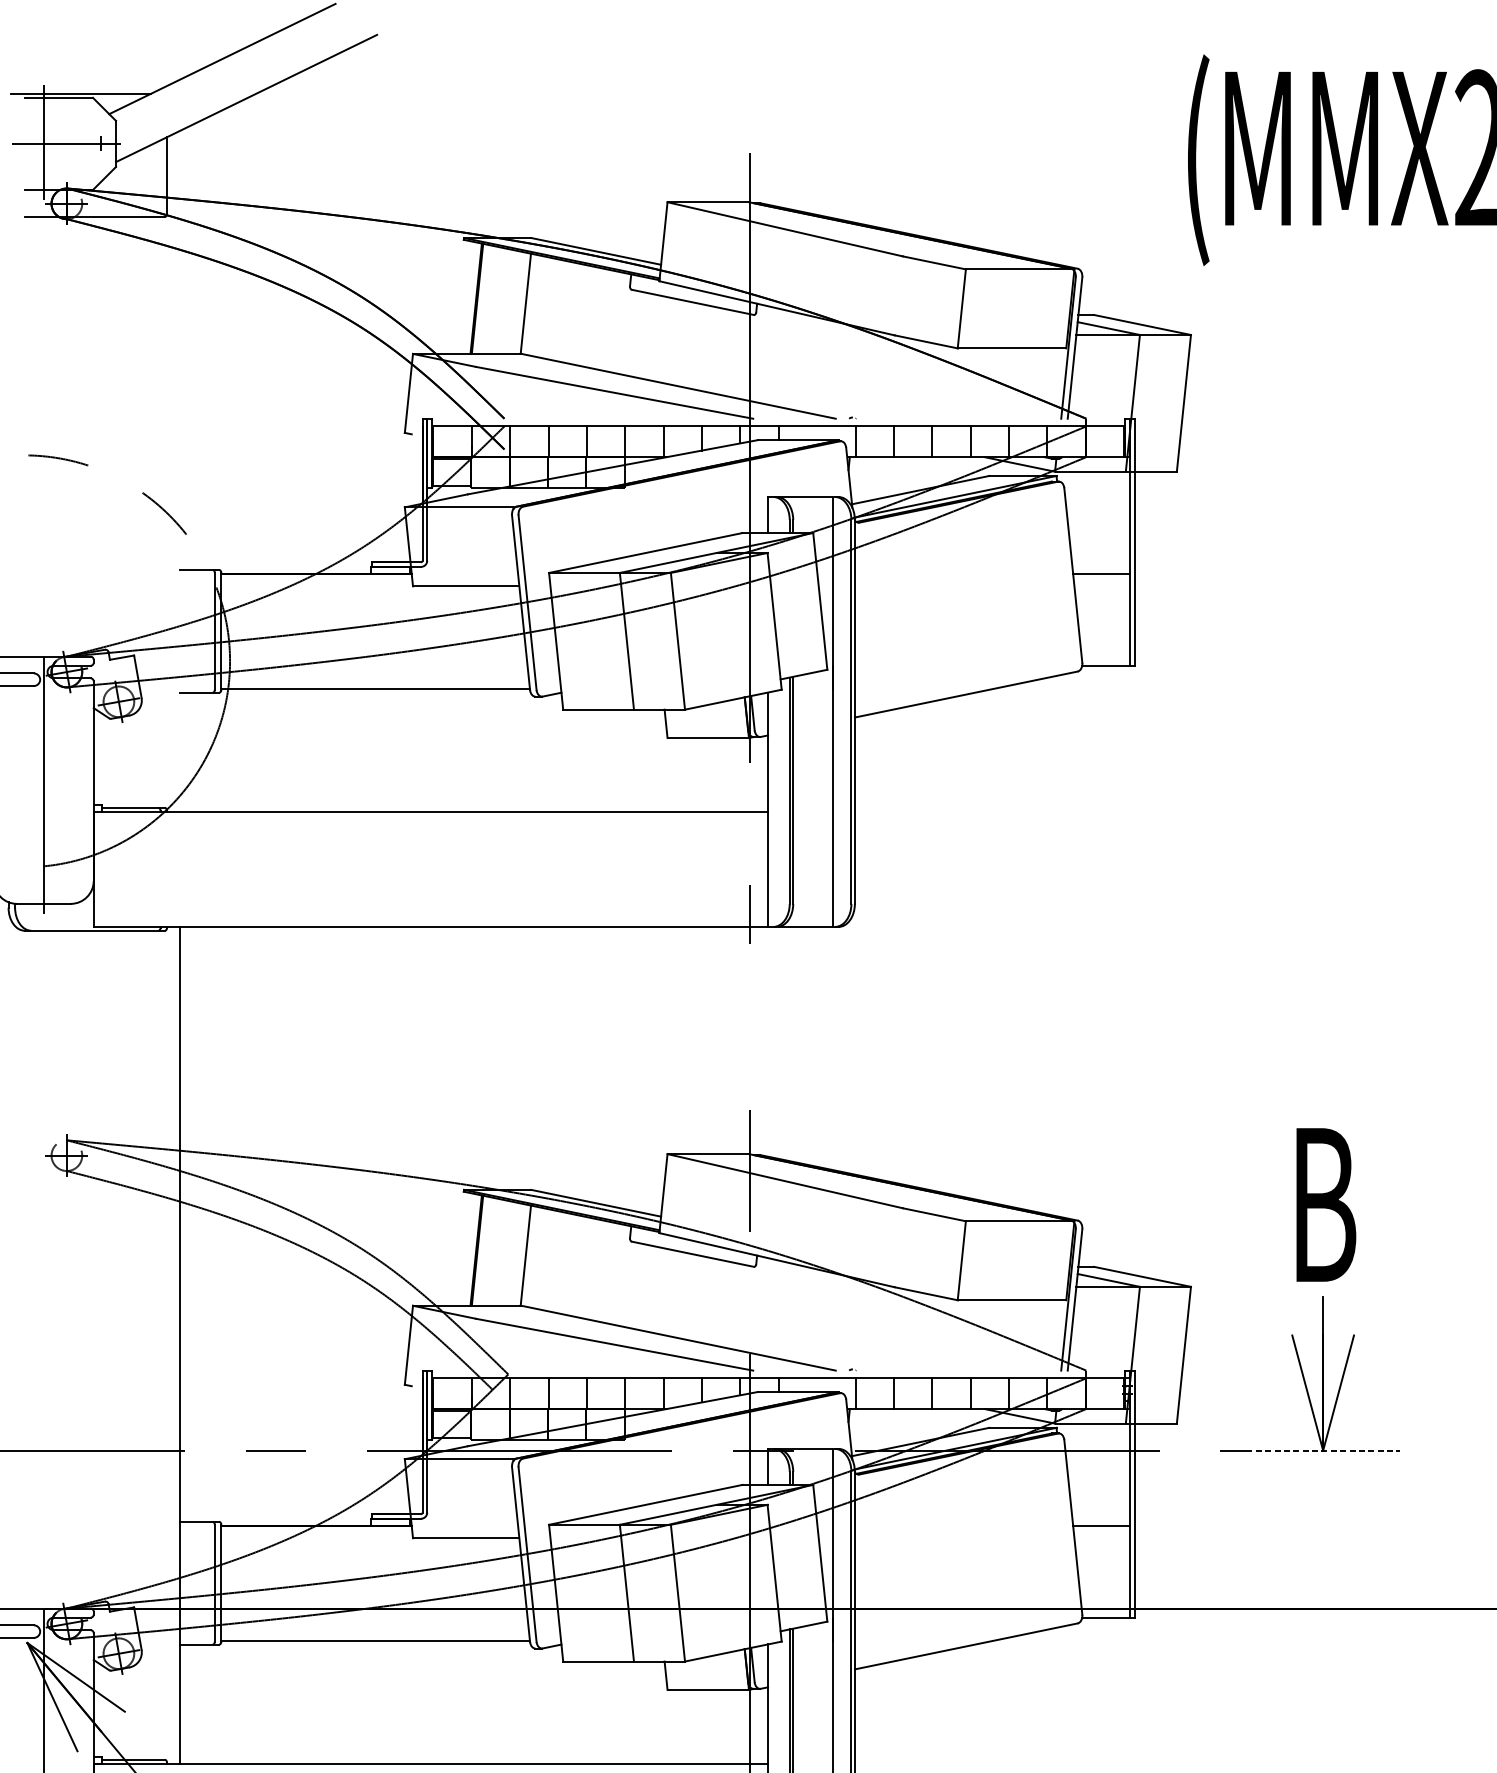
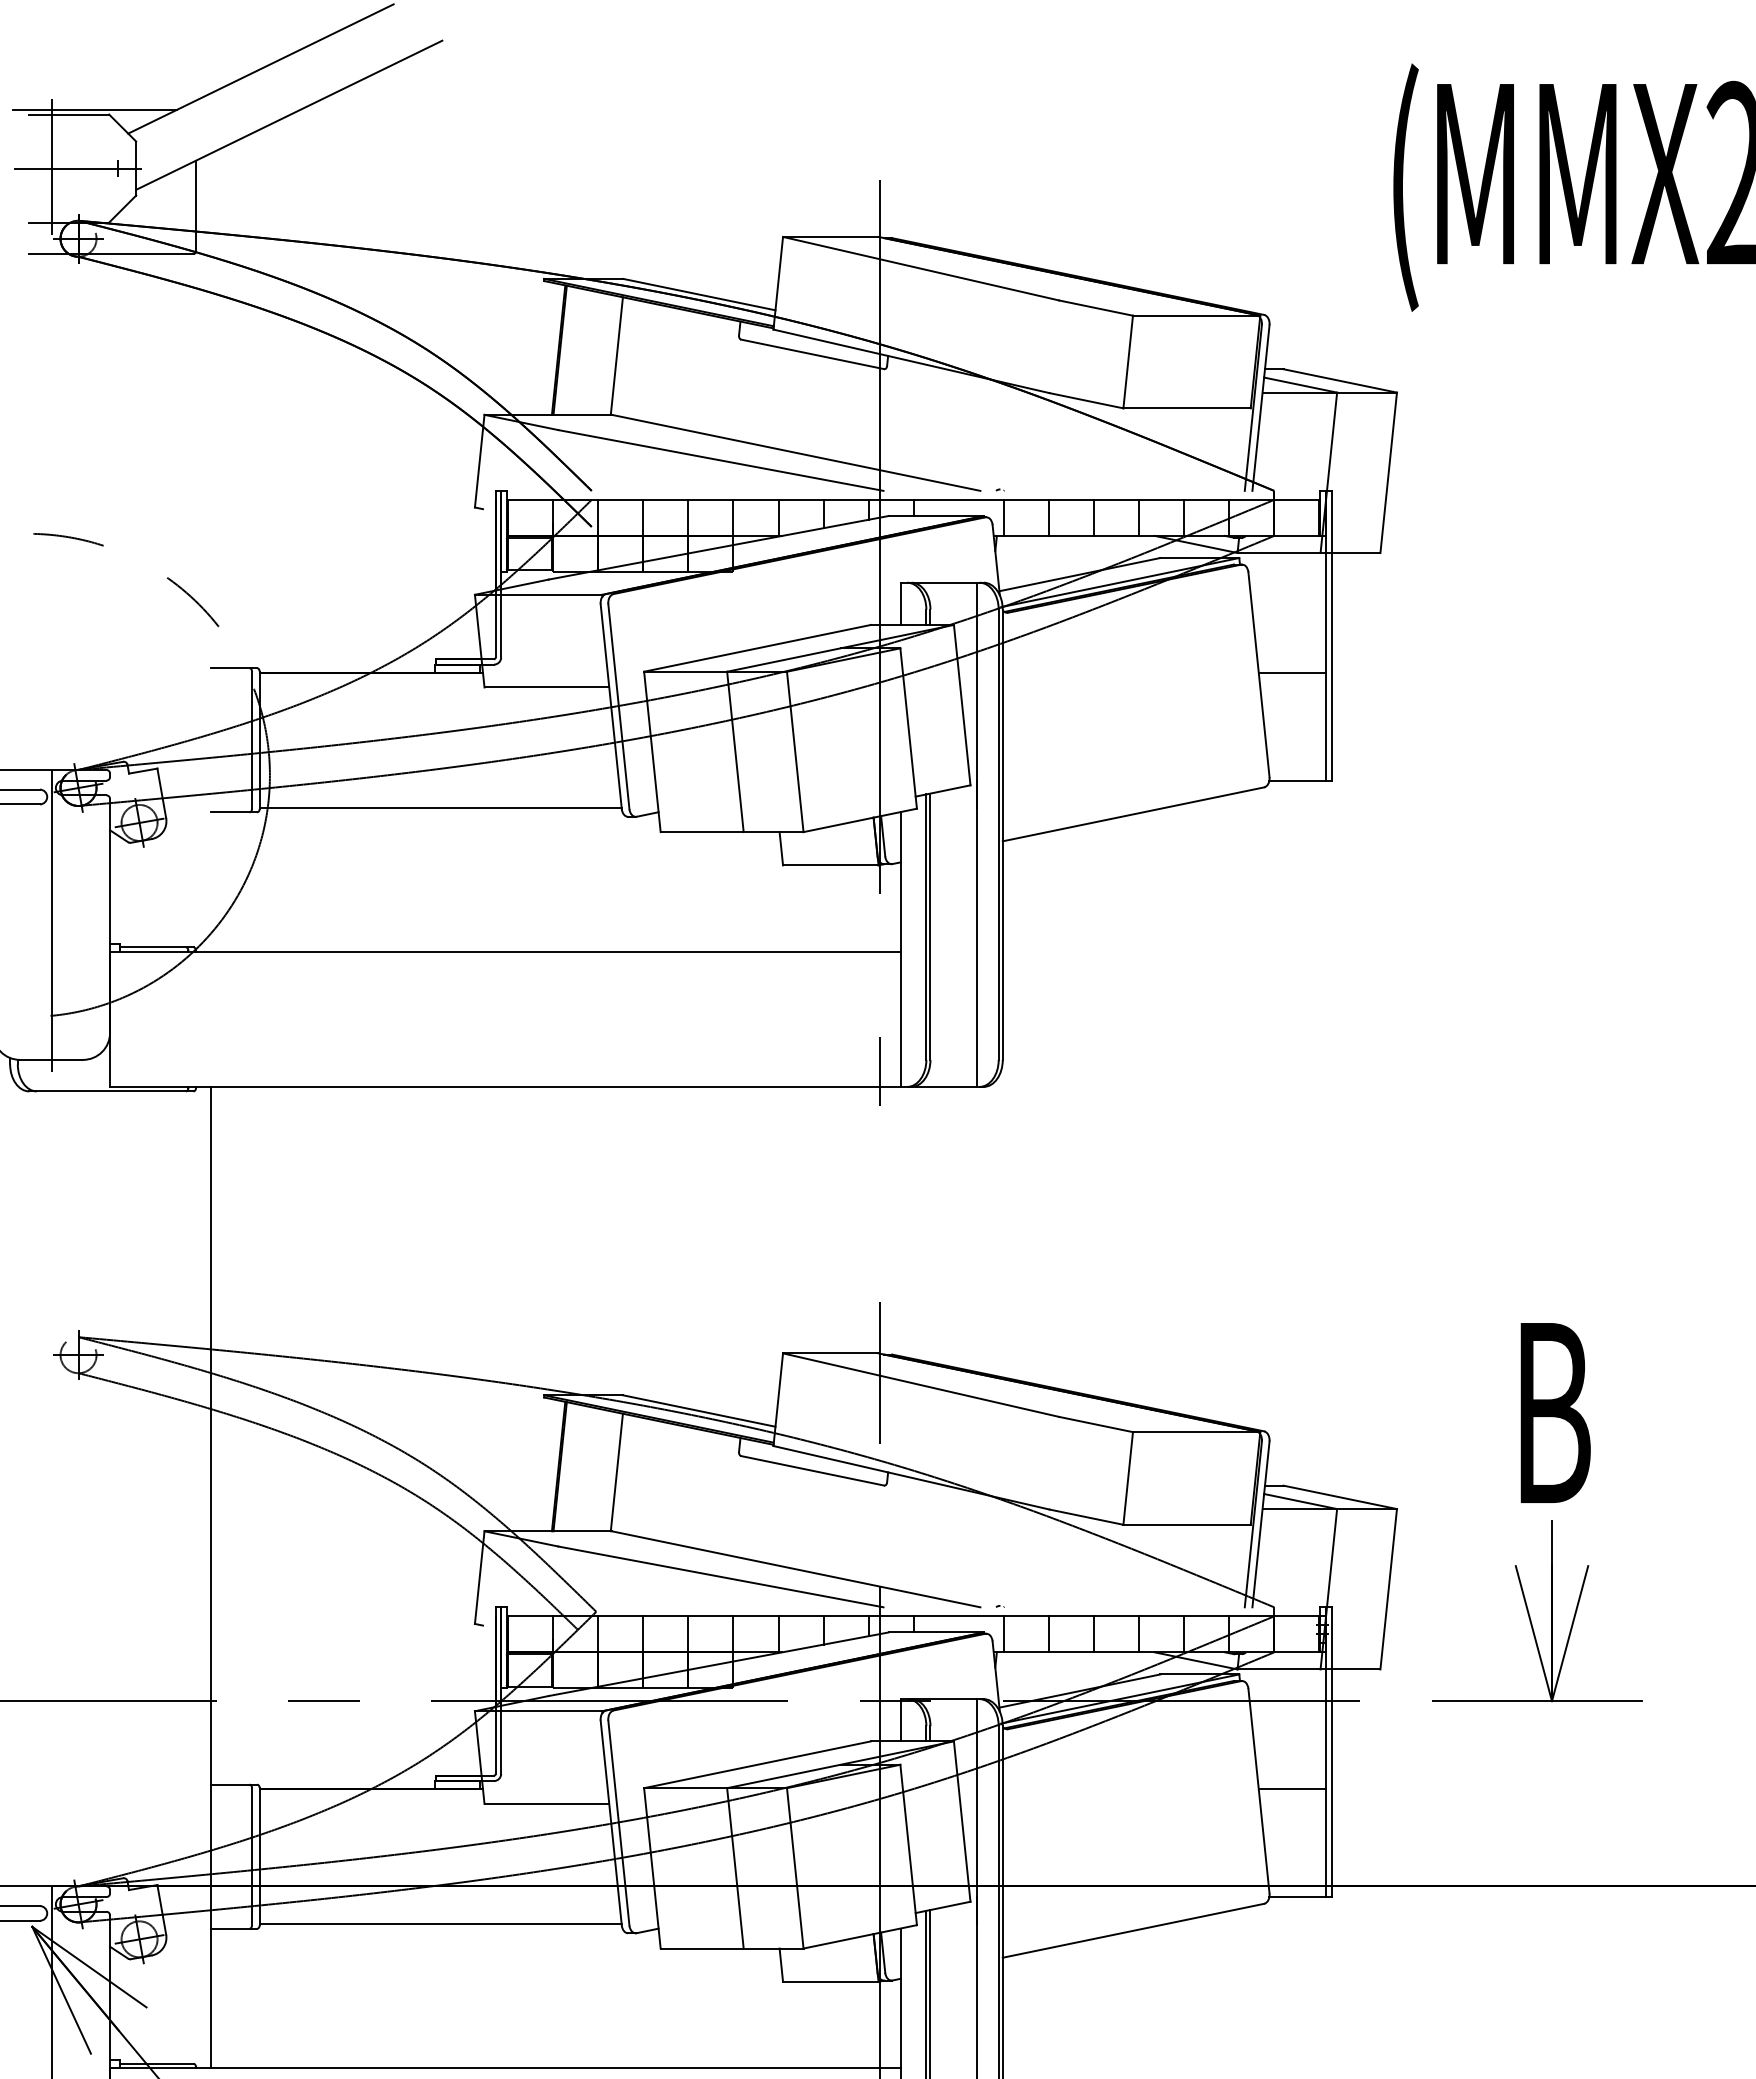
line: (1323, 1450) -> (1552, 1701), dashed -> solid

